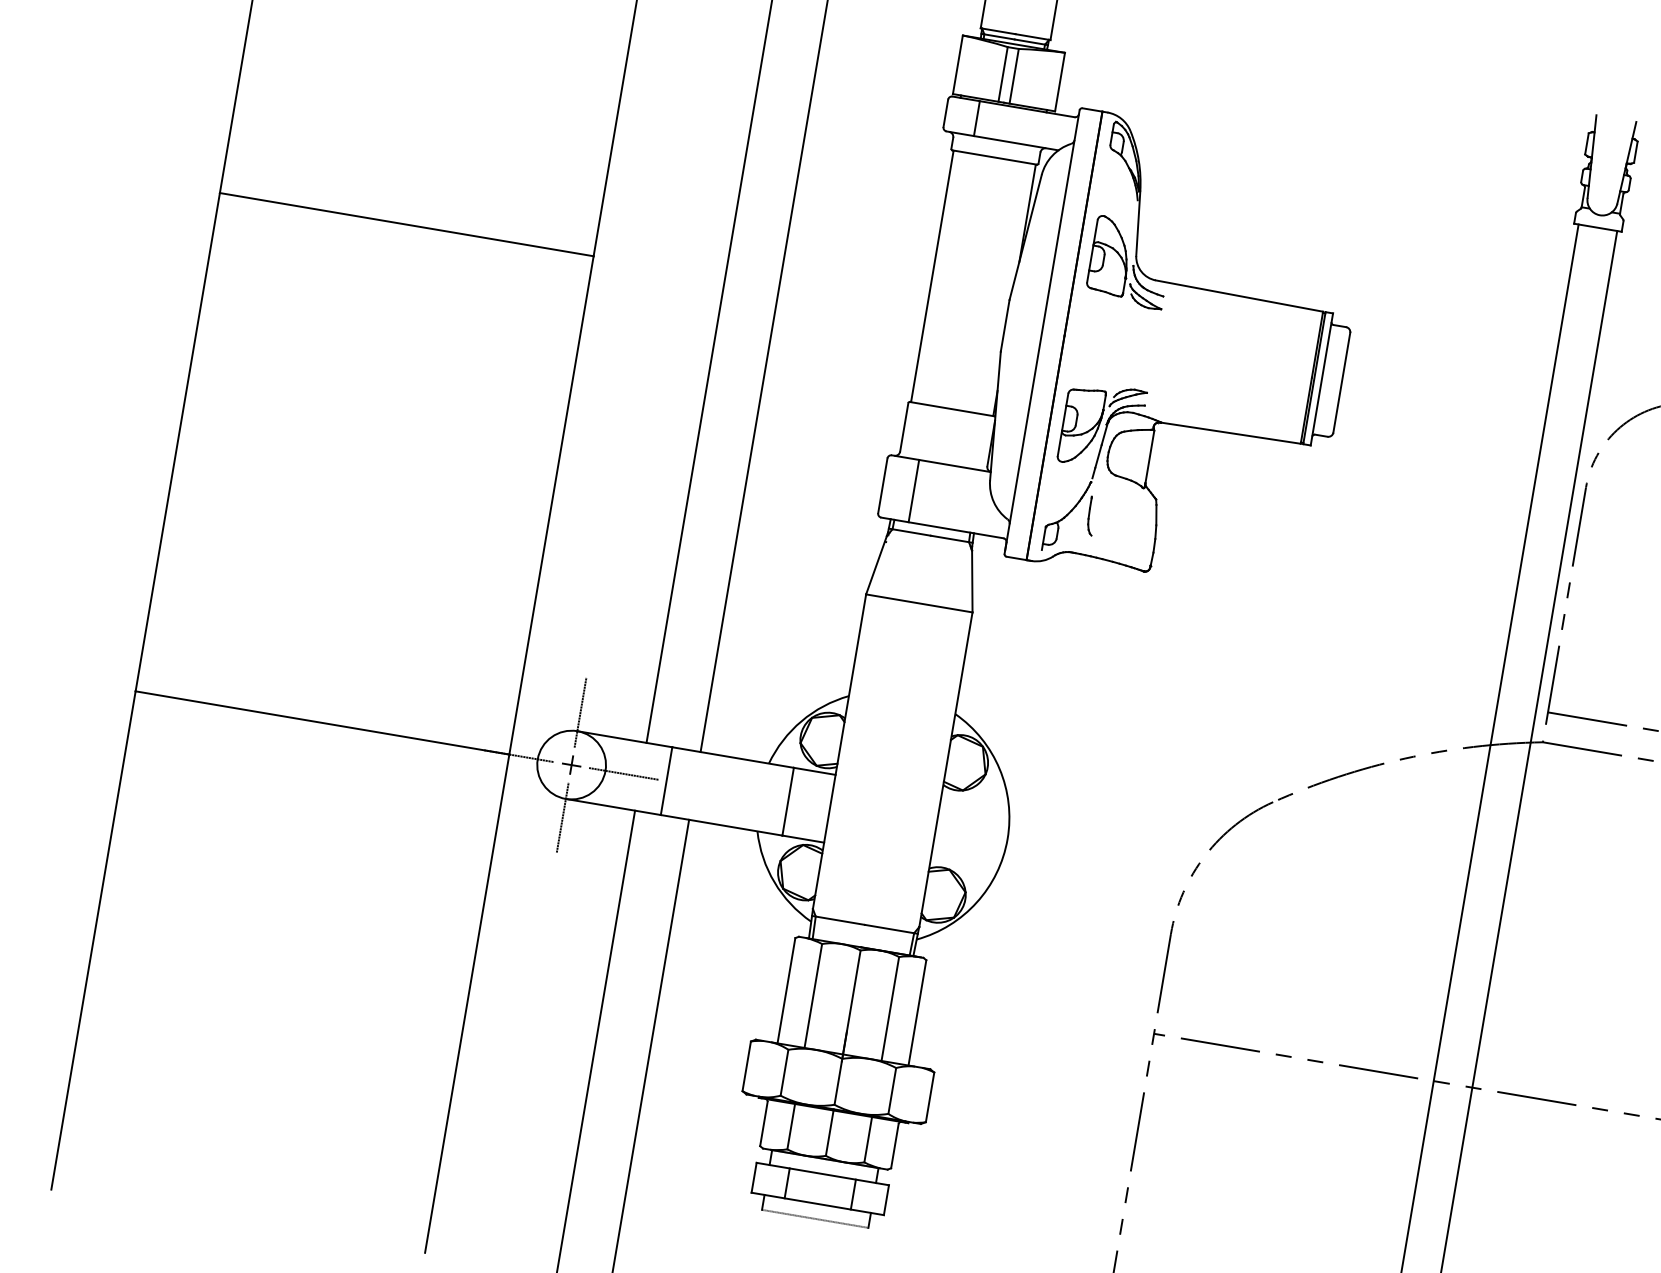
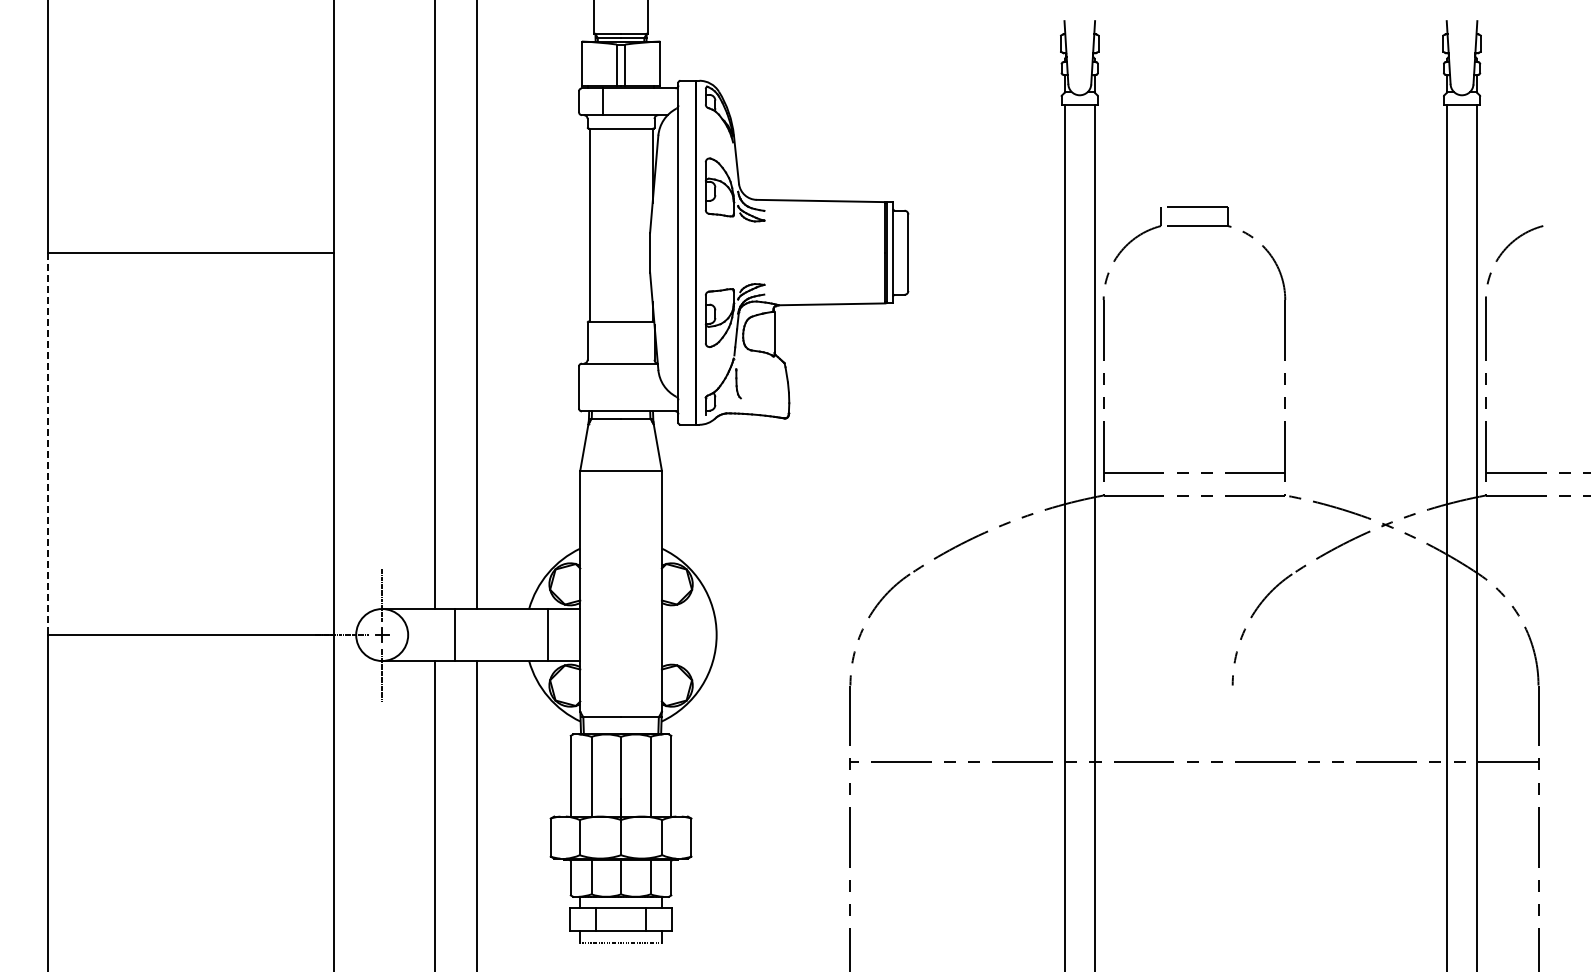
line: (177, 442) -> (47, 444), solid -> dashed
line: (913, 490) -> (602, 387), removed
line: (624, 774) -> (422, 635), removed

